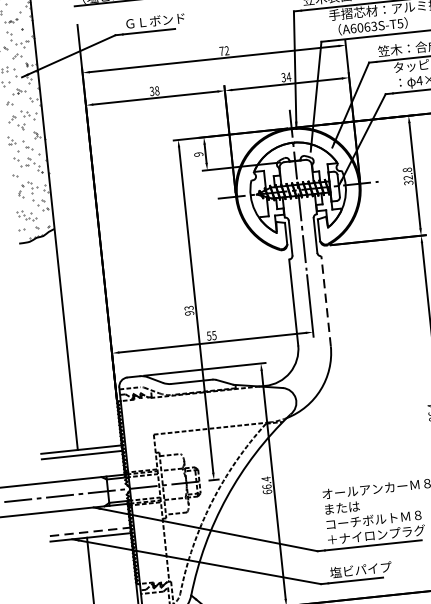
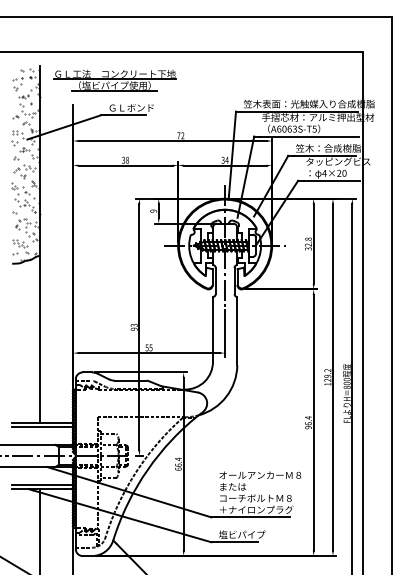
line: (326, 300) -> (237, 330), dashed -> solid
line: (91, 531) -> (43, 484), dashed -> solid

